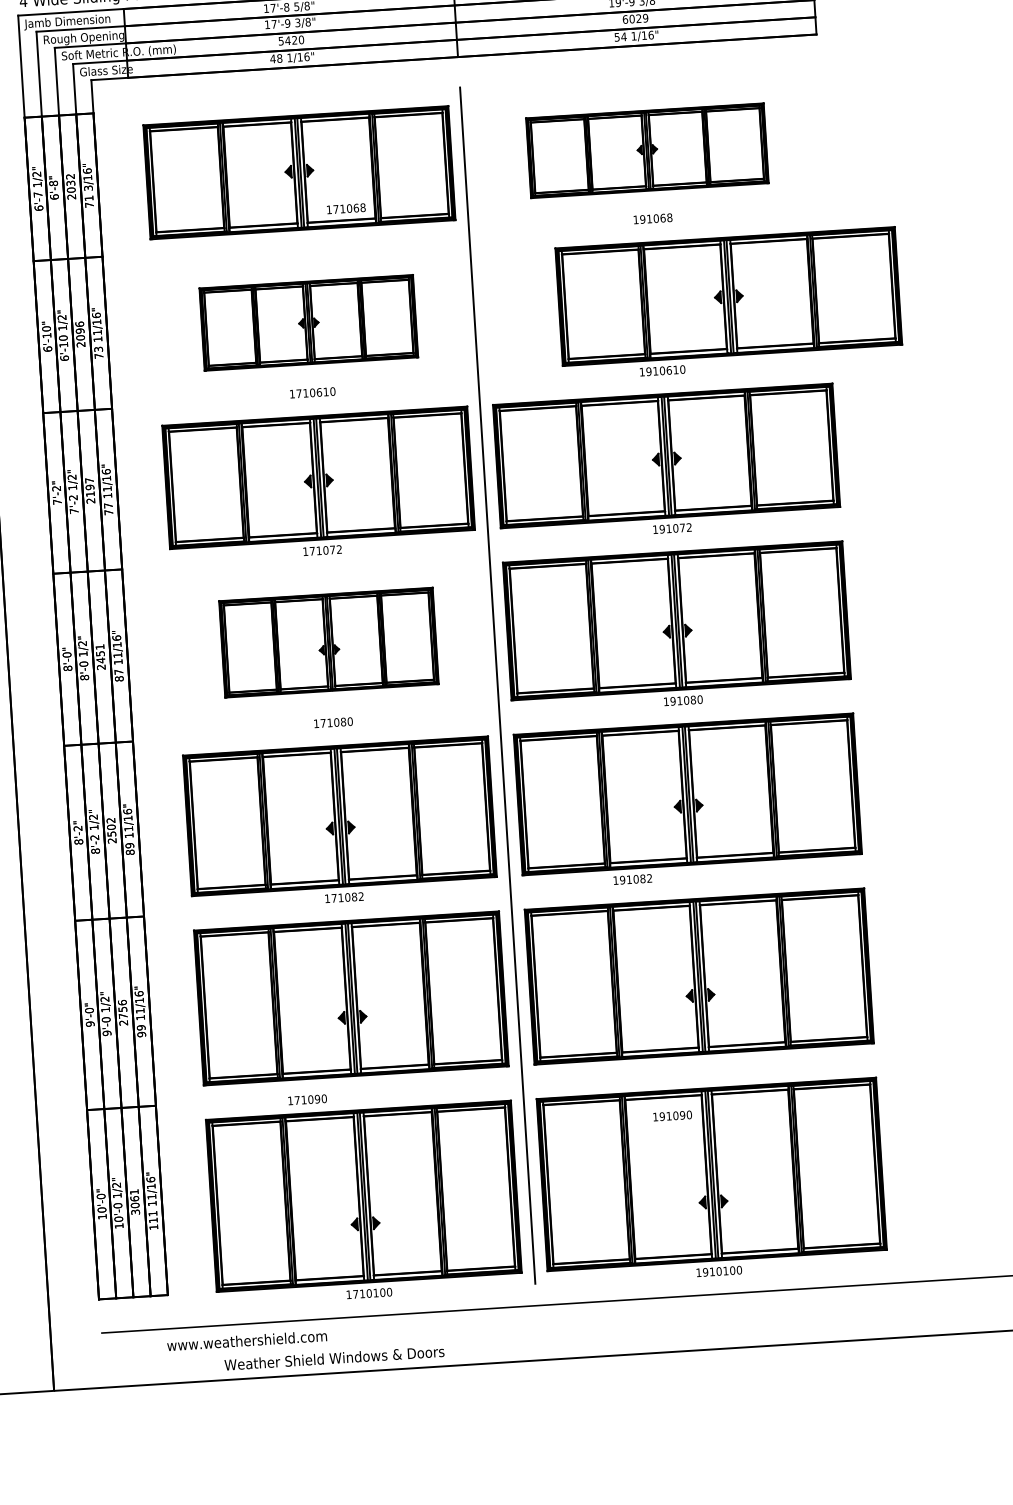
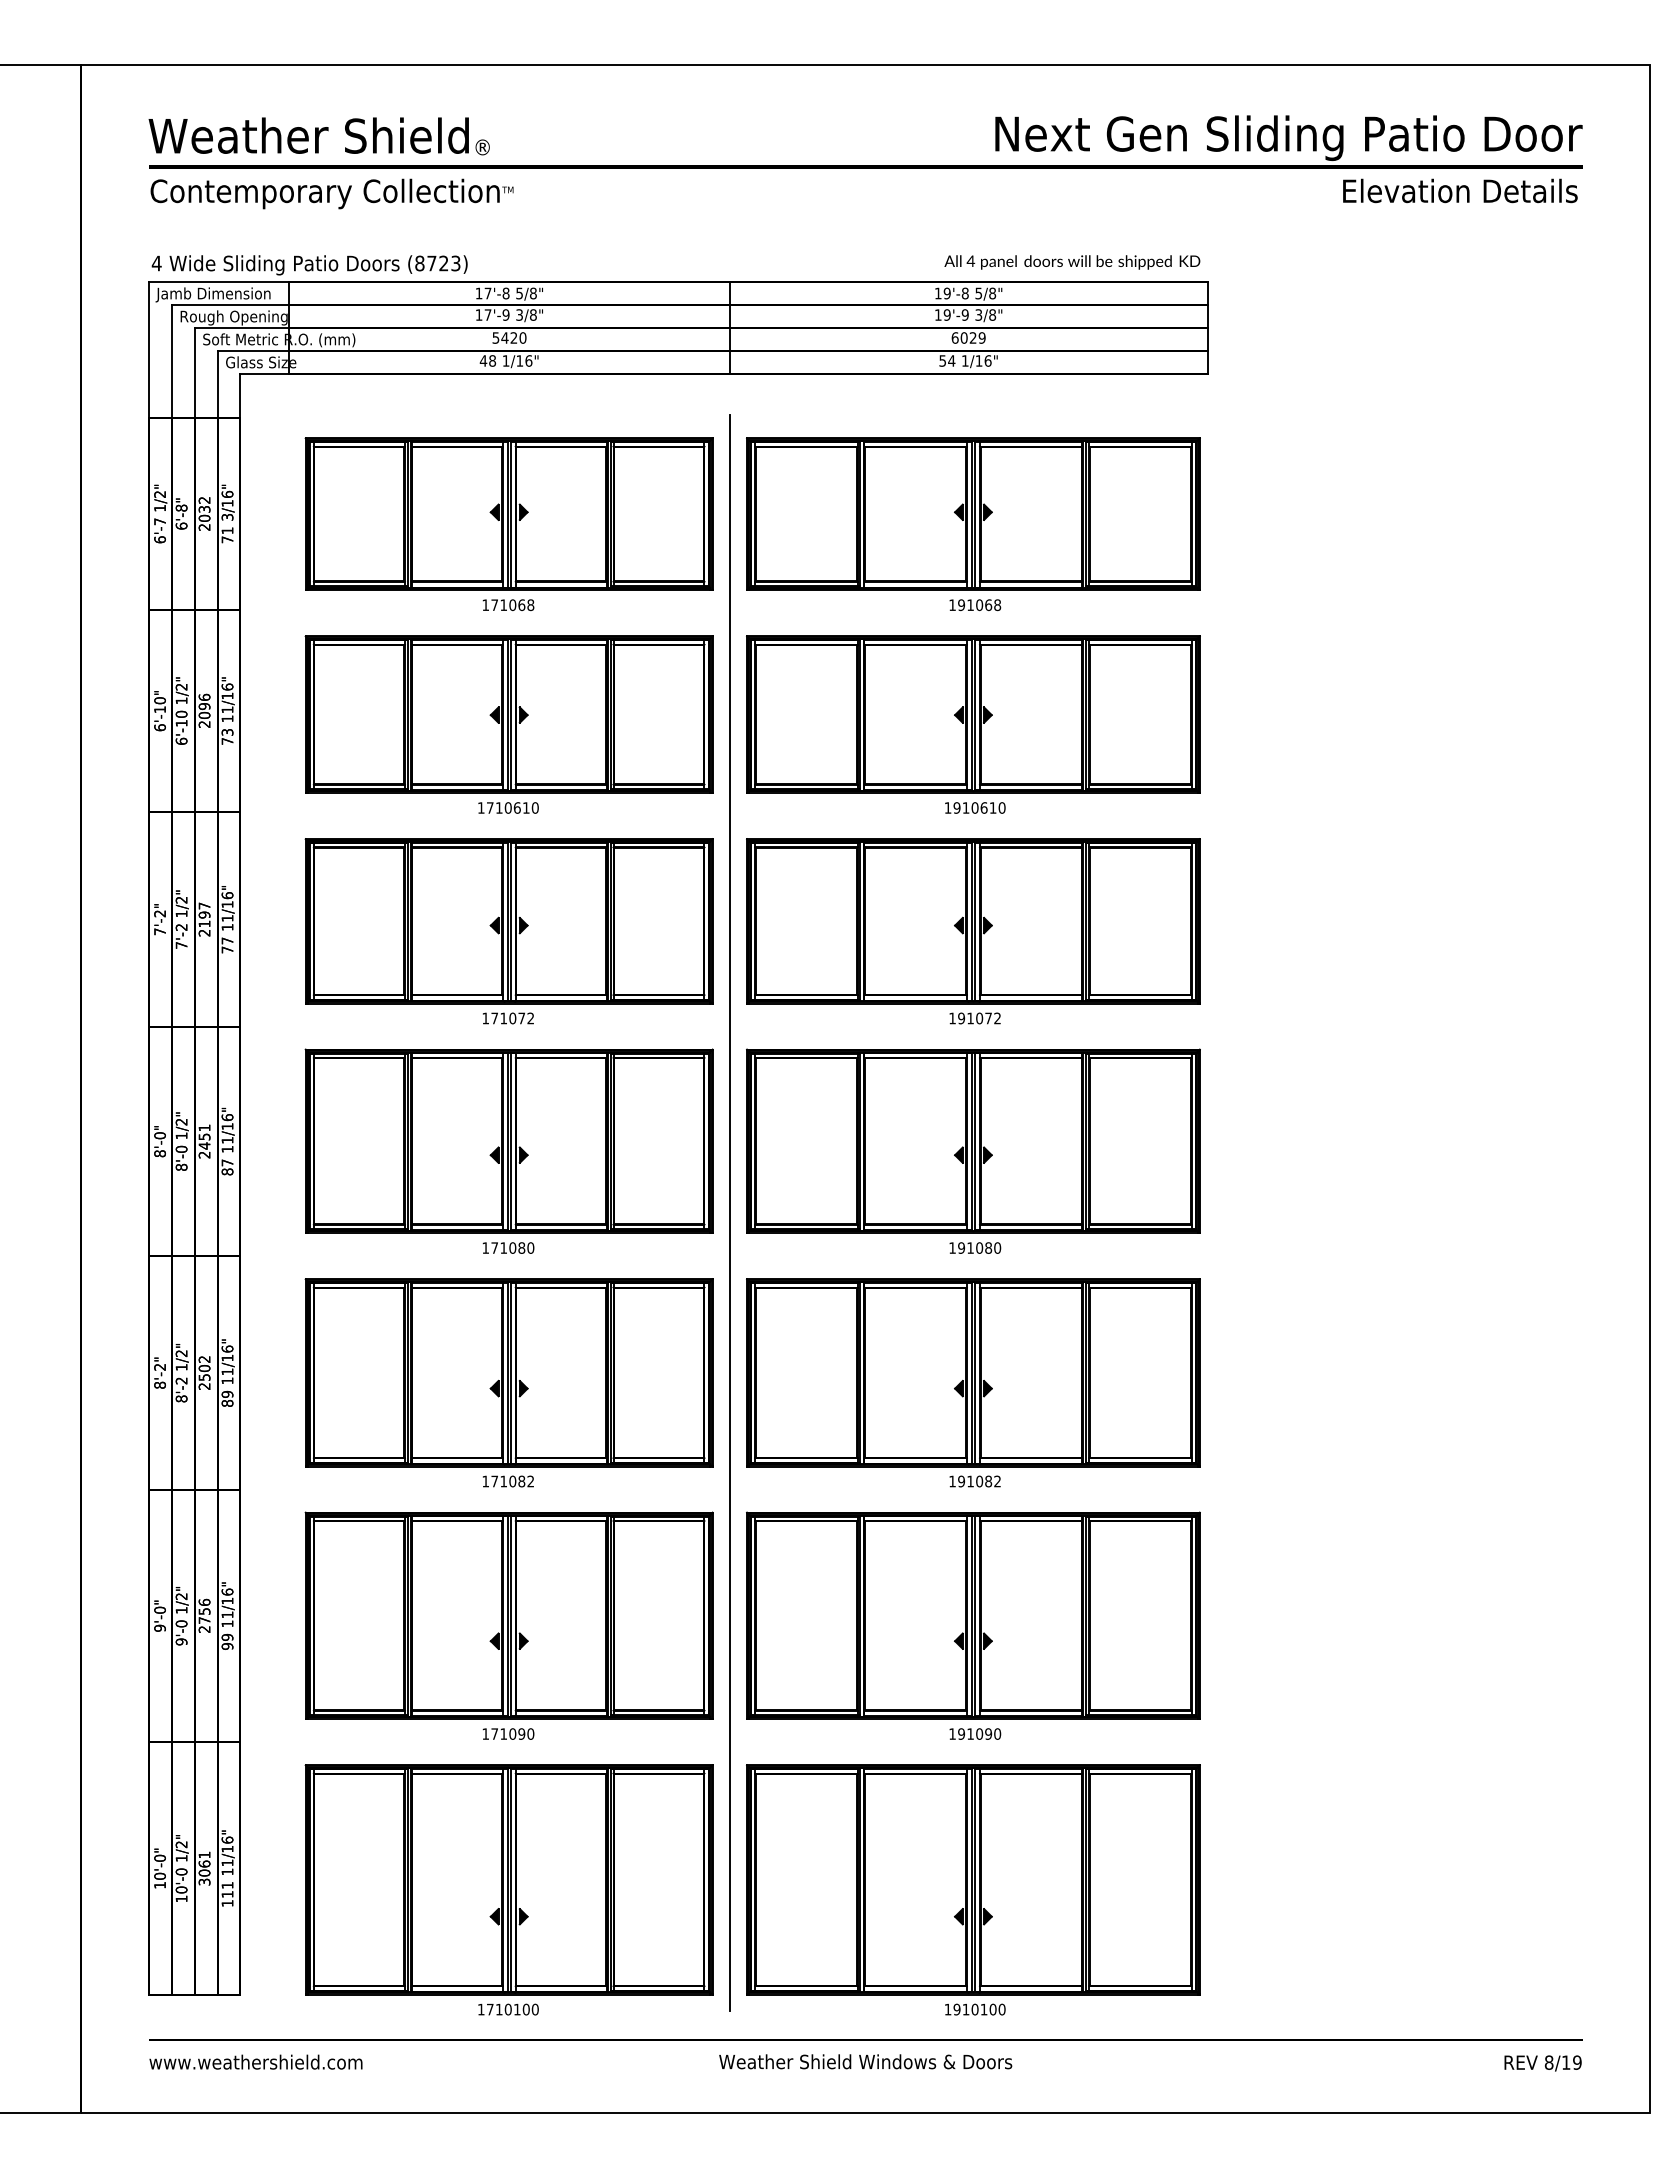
part: (647, 150) -> (973, 513), size x1.43
text: (346, 209) -> (508, 605), moved
part: (728, 296) -> (973, 714), moved
part: (308, 322) -> (508, 714), size x1.43
part: (328, 642) -> (508, 1140), size x1.43
text: (632, 879) -> (974, 1481), moved
text: (307, 1099) -> (508, 1733), moved
text: (672, 1115) -> (975, 1733), moved
text: (246, 1340) -> (255, 2061), moved
text: (334, 1358) -> (865, 2061), moved

